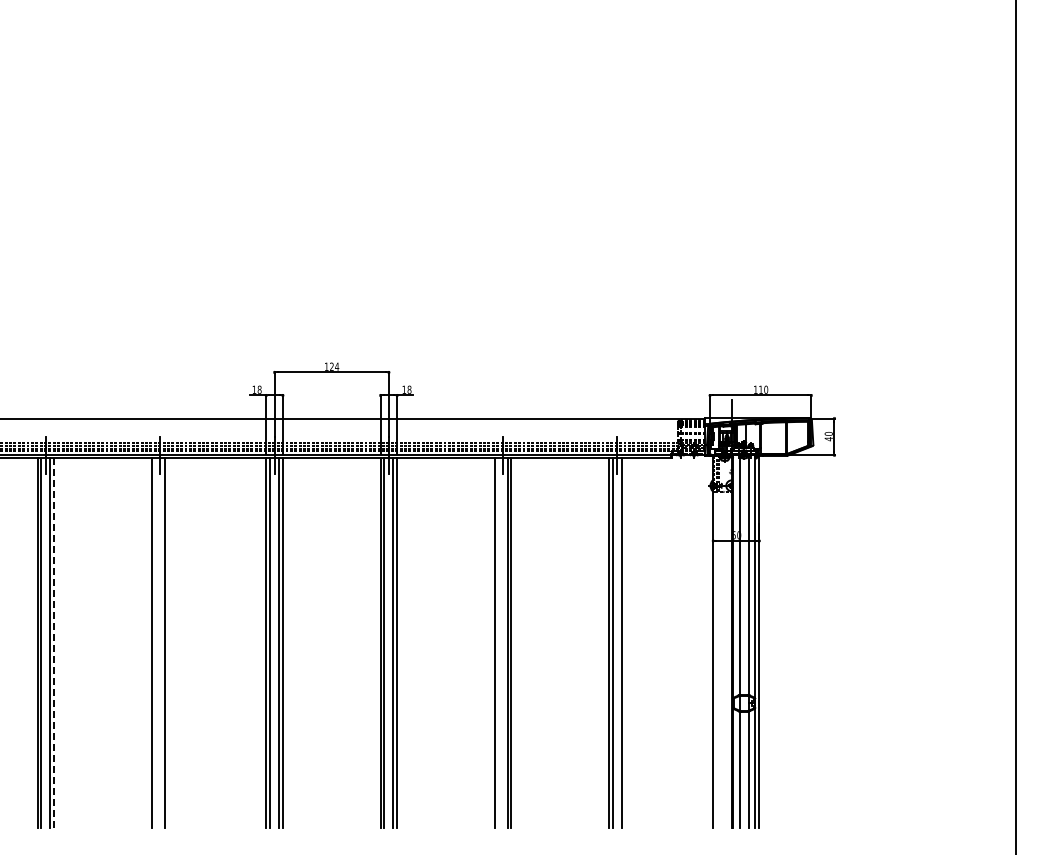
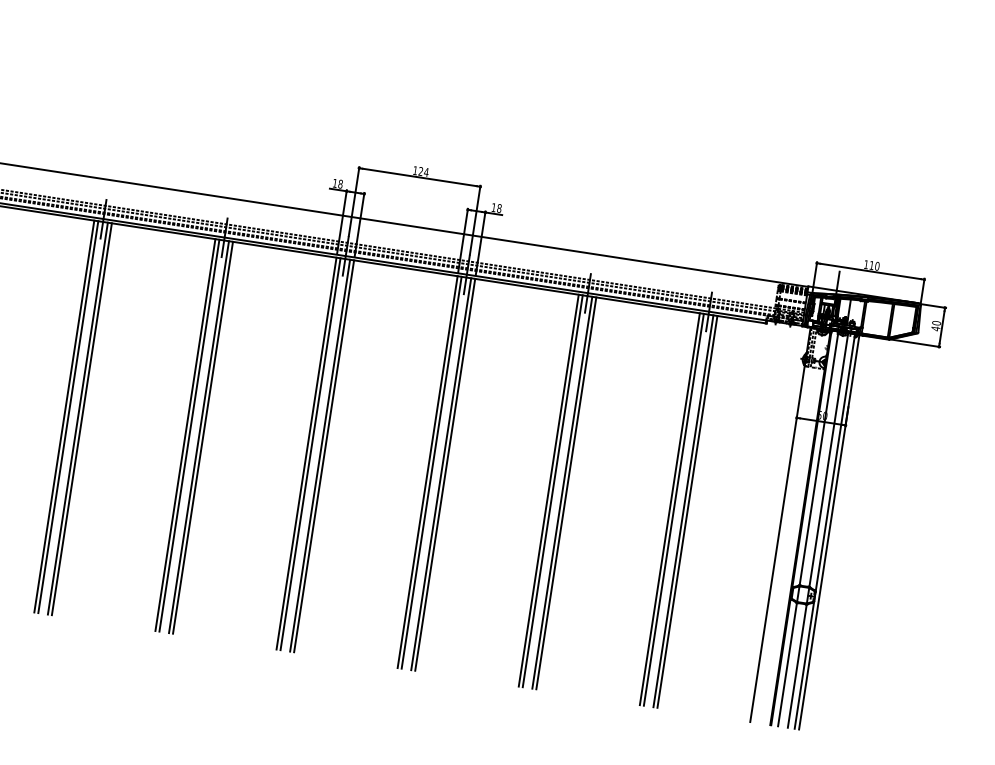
line: (155, 642) -> (189, 435), added
line: (168, 642) -> (203, 437), added
line: (498, 642) -> (552, 490), added
line: (625, 642) -> (687, 511), added
line: (54, 643) -> (82, 419), dashed -> solid

